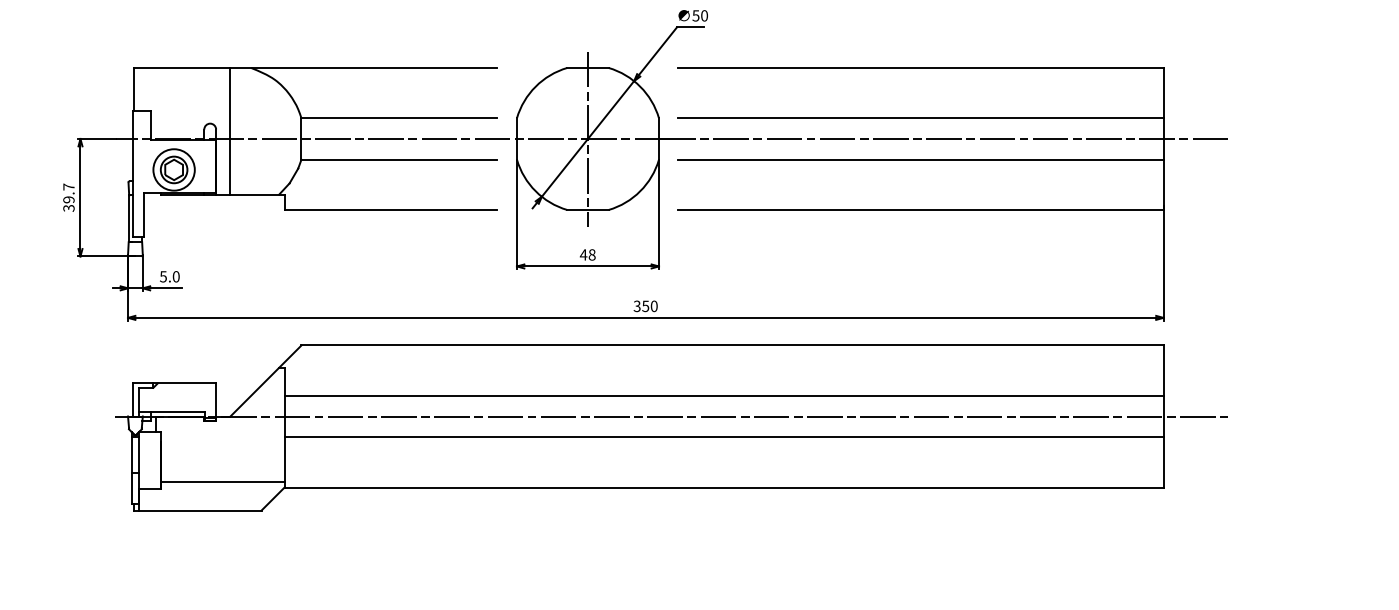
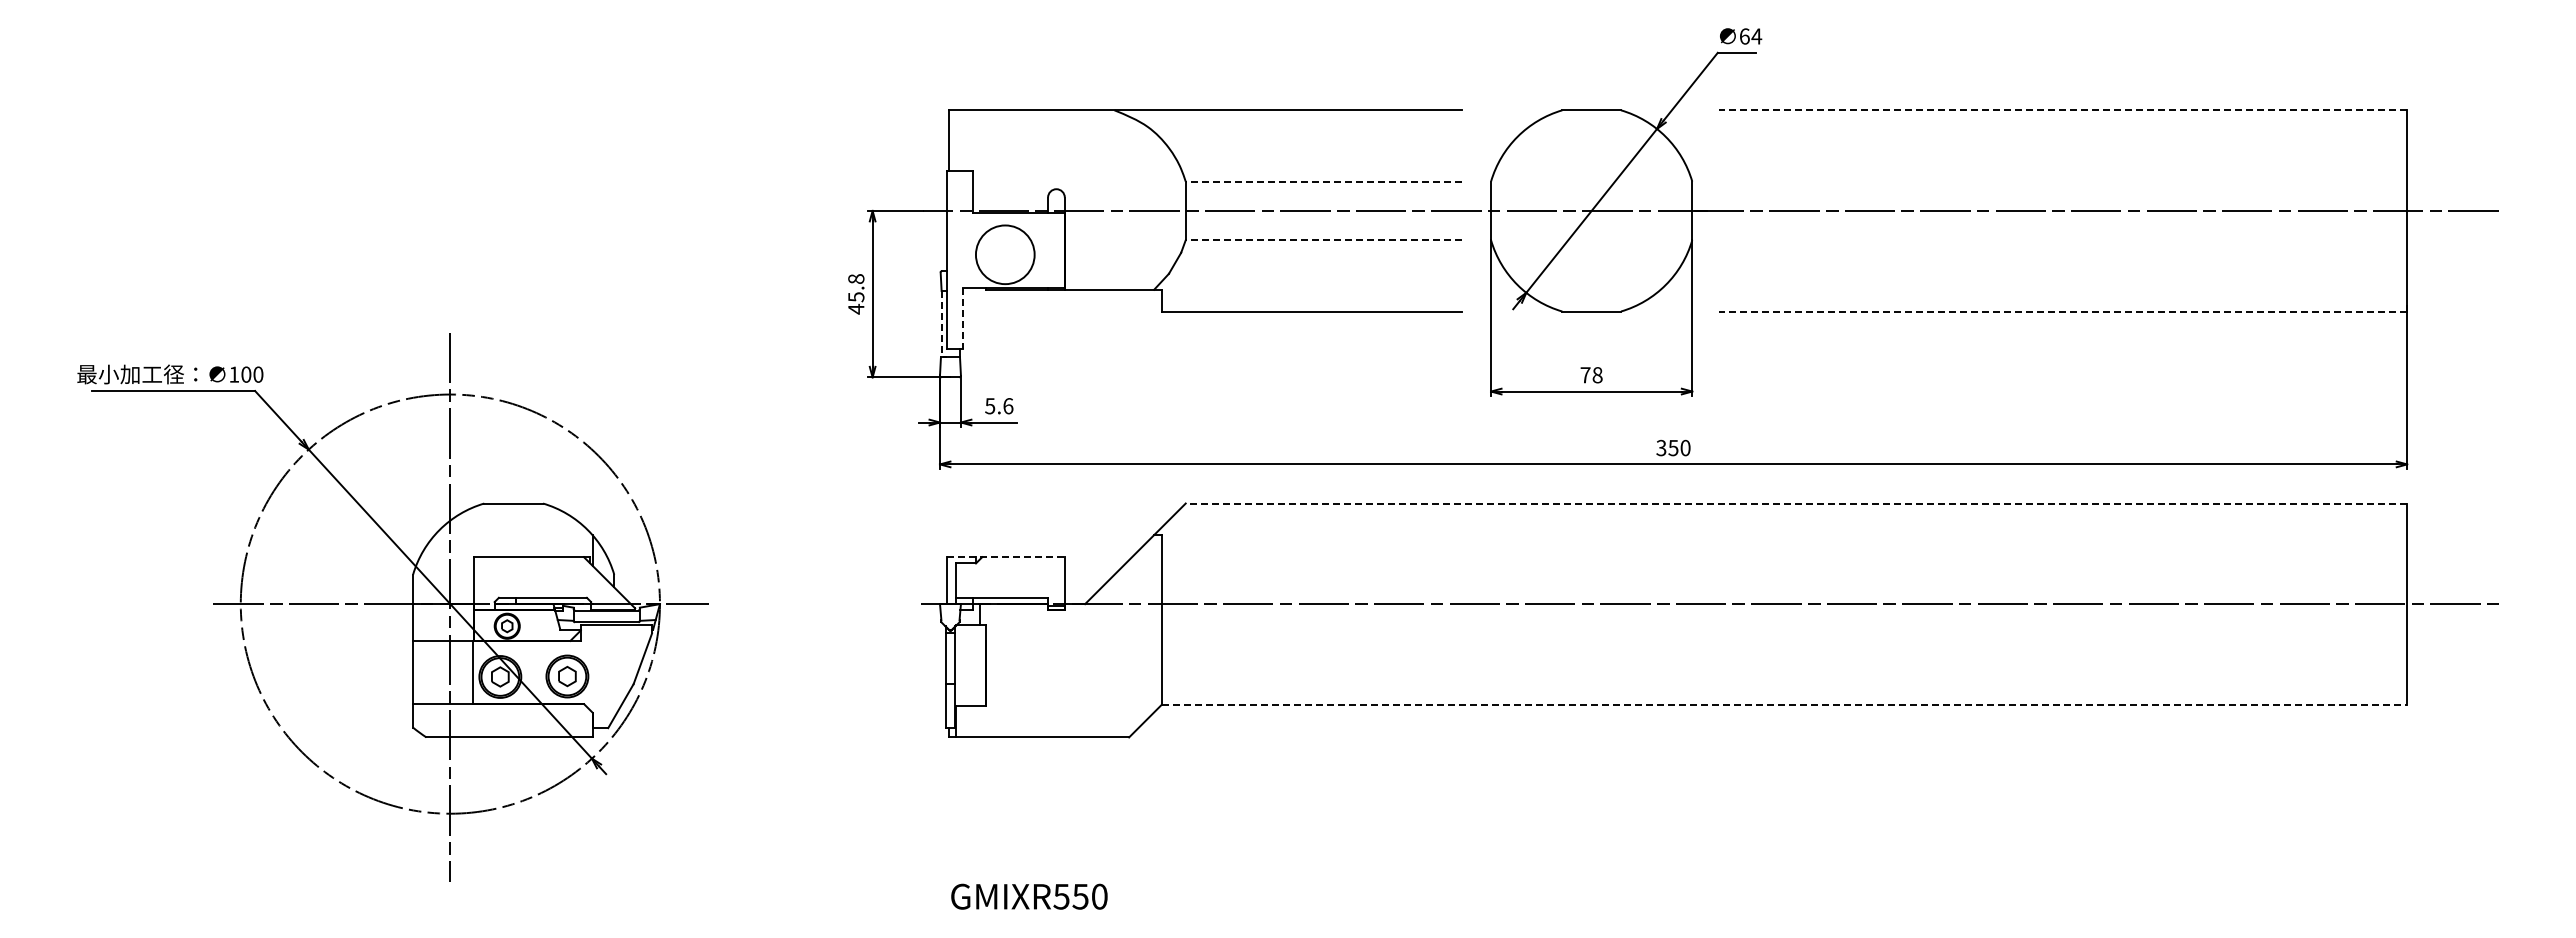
text: (700, 15) -> (1750, 36), 50 -> 64
line: (921, 68) -> (2063, 110), solid -> dashed
line: (398, 118) -> (1323, 181), solid -> dashed
line: (921, 118) -> (2063, 181), removed
line: (230, 130) -> (1085, 199), removed
line: (587, 139) -> (1591, 211), removed
line: (398, 159) -> (1323, 240), solid -> dashed
line: (921, 159) -> (2063, 240), removed
part: (174, 169) -> (1005, 254), removed
text: (69, 197) -> (856, 294), 39.7 -> 45.8
line: (921, 209) -> (2063, 311), solid -> dashed
line: (143, 214) -> (962, 318), solid -> dashed
line: (129, 219) -> (941, 324), solid -> dashed
text: (583, 255) -> (1585, 375), 48 -> 78
text: (176, 277) -> (1008, 406), 5.0 -> 5.6
line: (732, 345) -> (1796, 503), solid -> dashed
line: (174, 383) -> (1006, 557), solid -> dashed
line: (724, 395) -> (1784, 574), removed
line: (724, 437) -> (1784, 633), removed
line: (222, 482) -> (1073, 697), removed
line: (724, 487) -> (1784, 704), solid -> dashed

